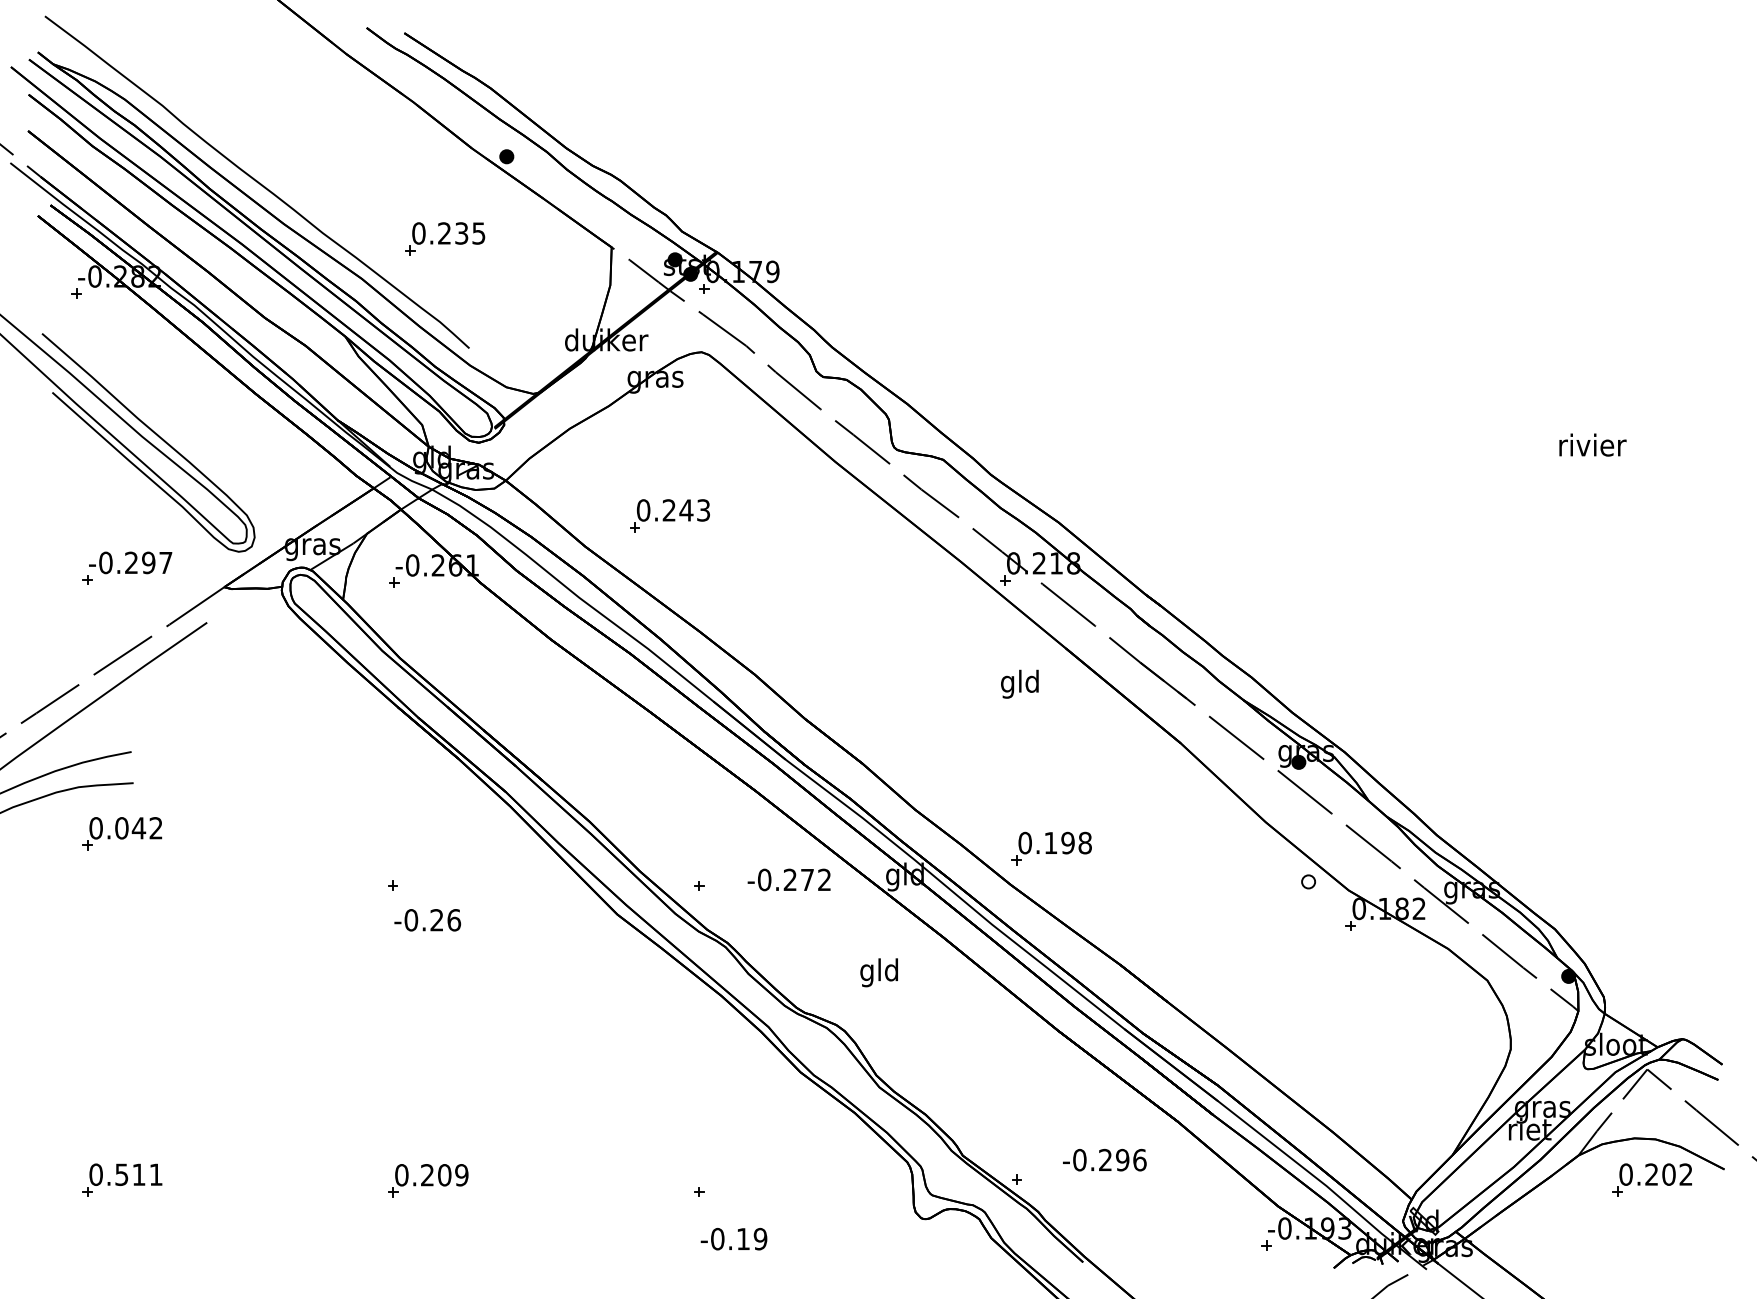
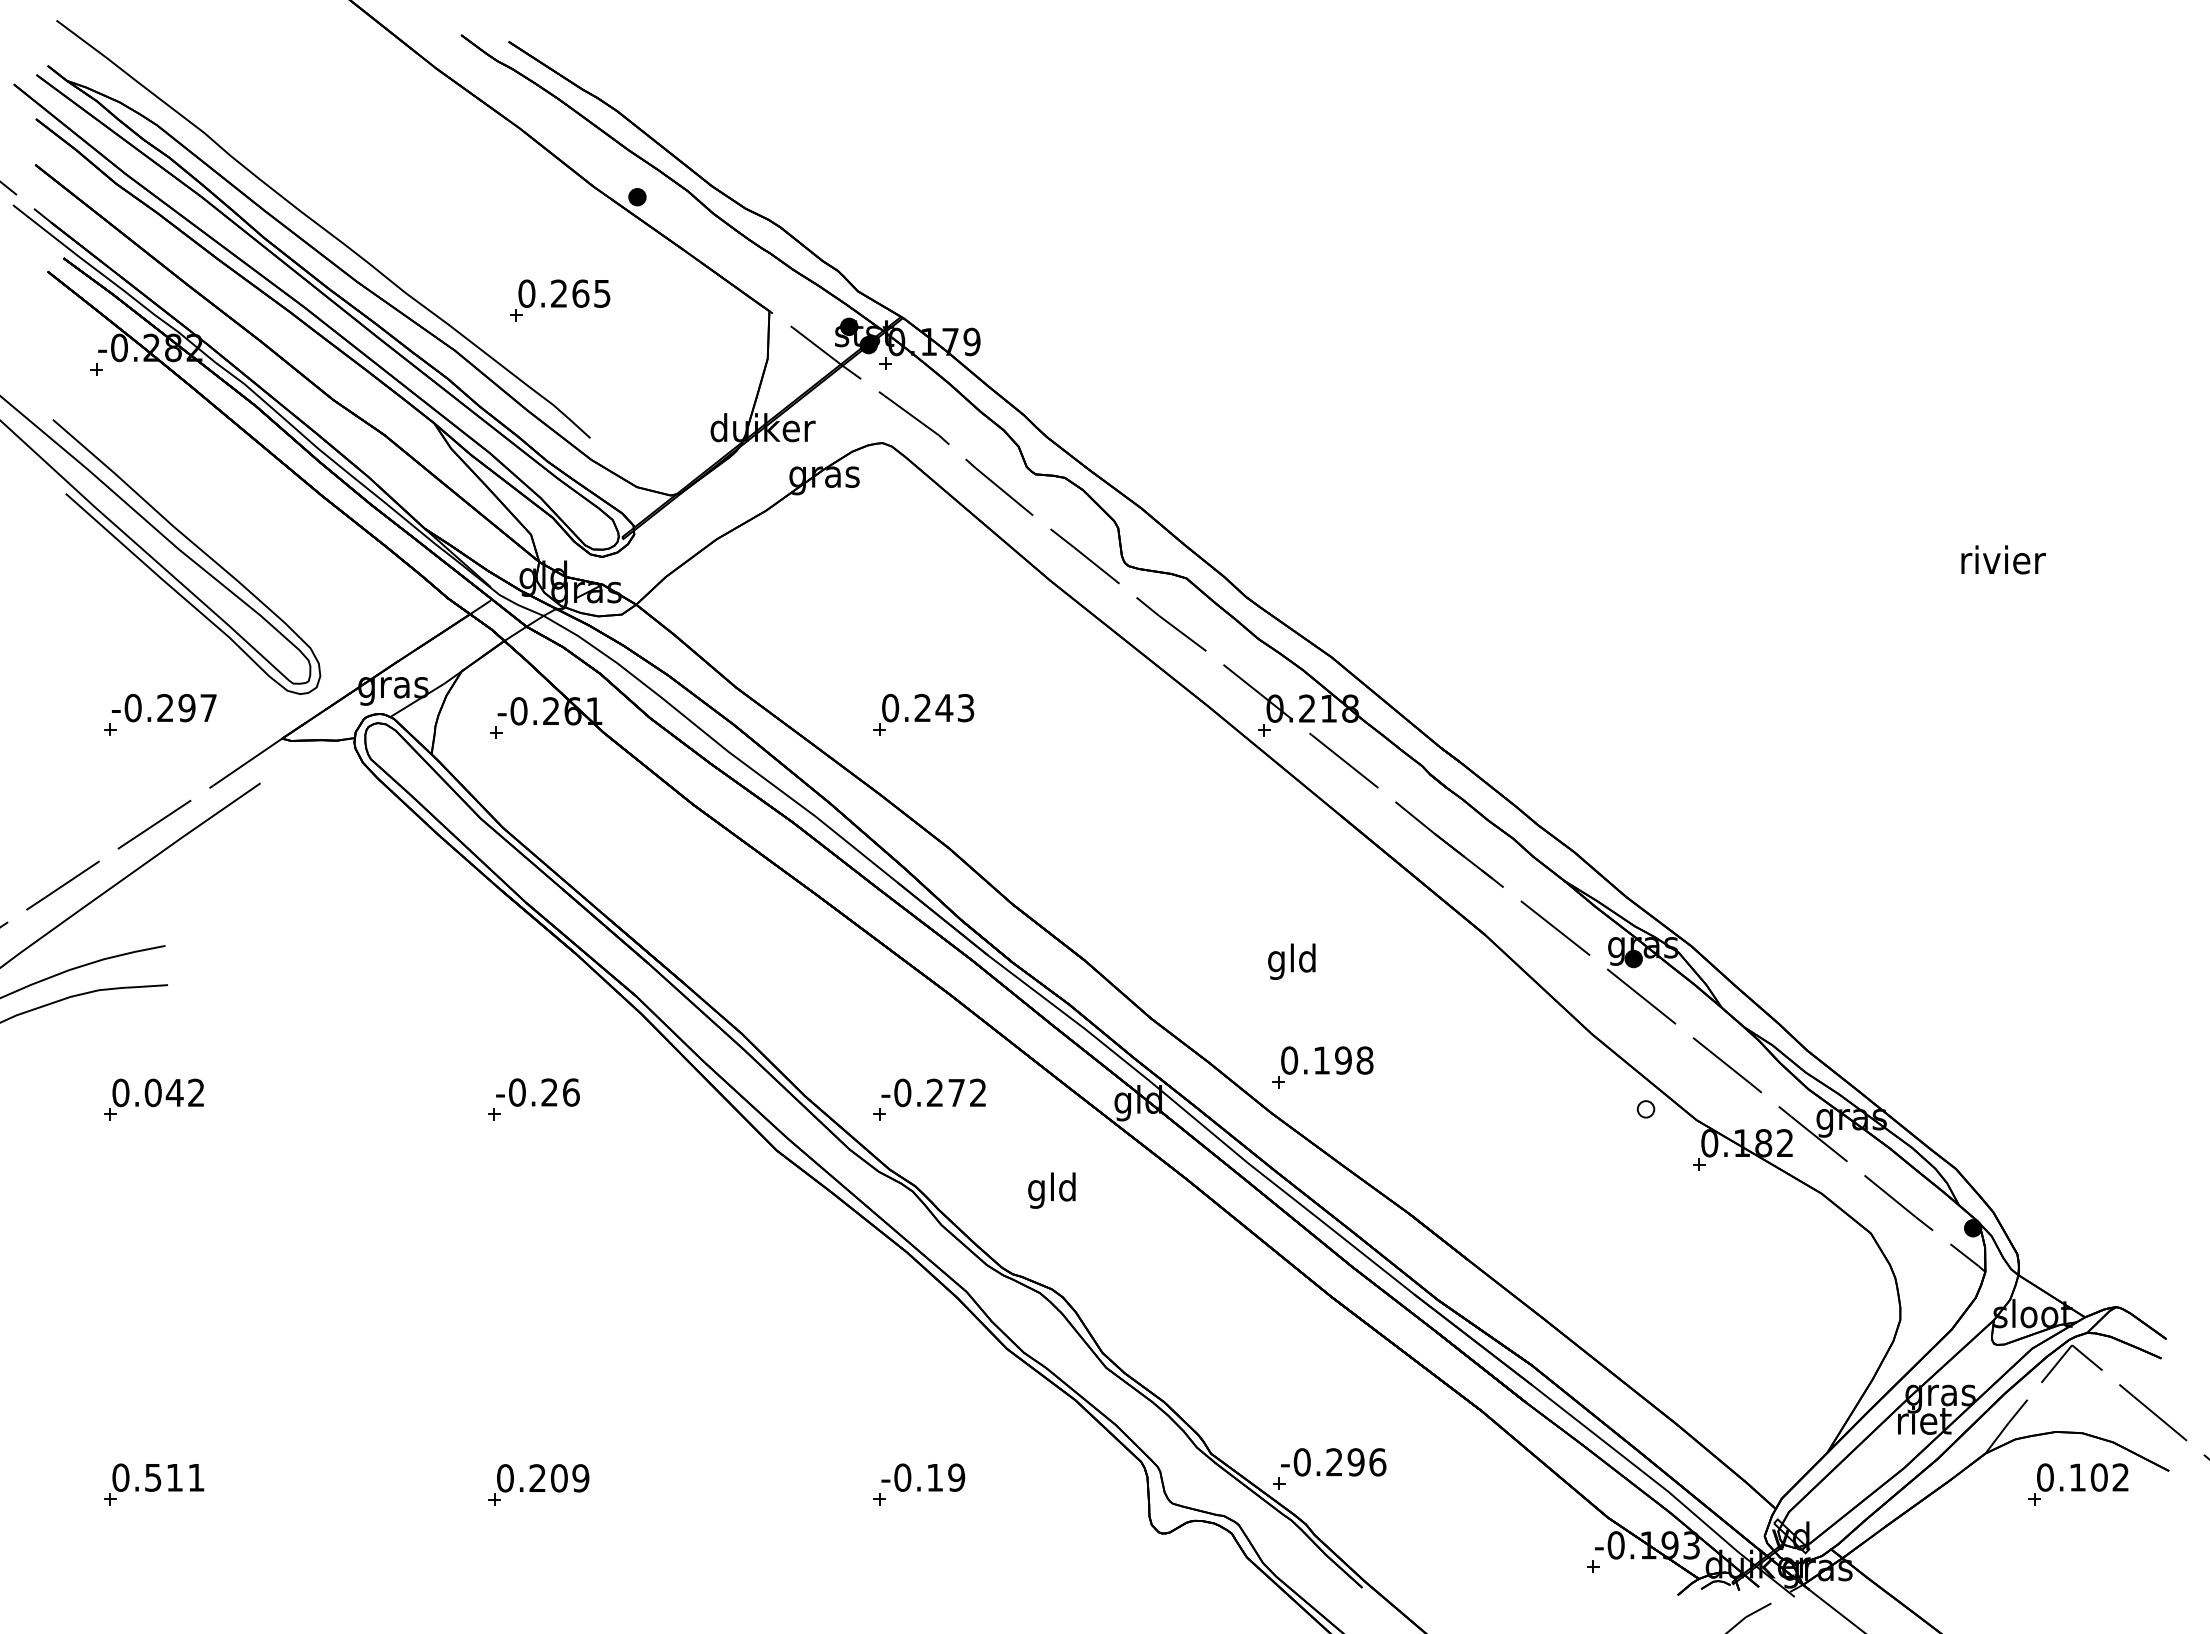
text: (461, 233) -> (580, 293), 0.235 -> 0.265
part: (669, 515) -> (923, 714), moved
text: (1019, 684) -> (1291, 961), moved
part: (122, 833) -> (153, 1099), moved
text: (789, 879) -> (933, 1092), moved
text: (427, 920) -> (537, 1092), moved
text: (878, 972) -> (1051, 1190), moved
text: (1104, 1160) -> (1333, 1462), moved
text: (1651, 1174) -> (2077, 1477), 0.202 -> 0.102
text: (734, 1238) -> (923, 1477), moved

